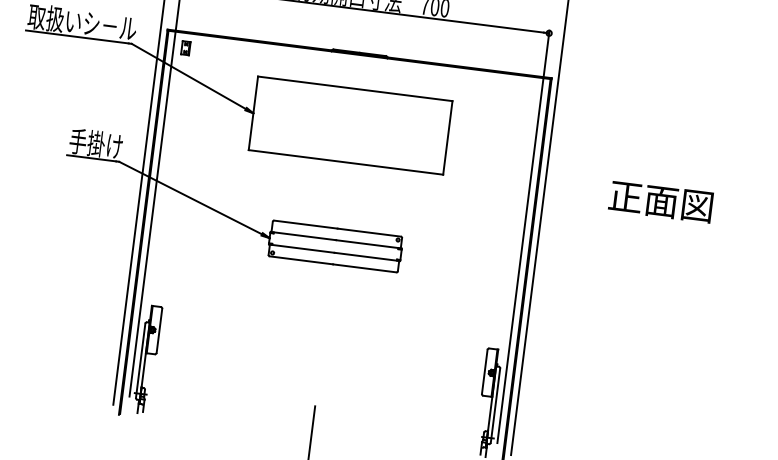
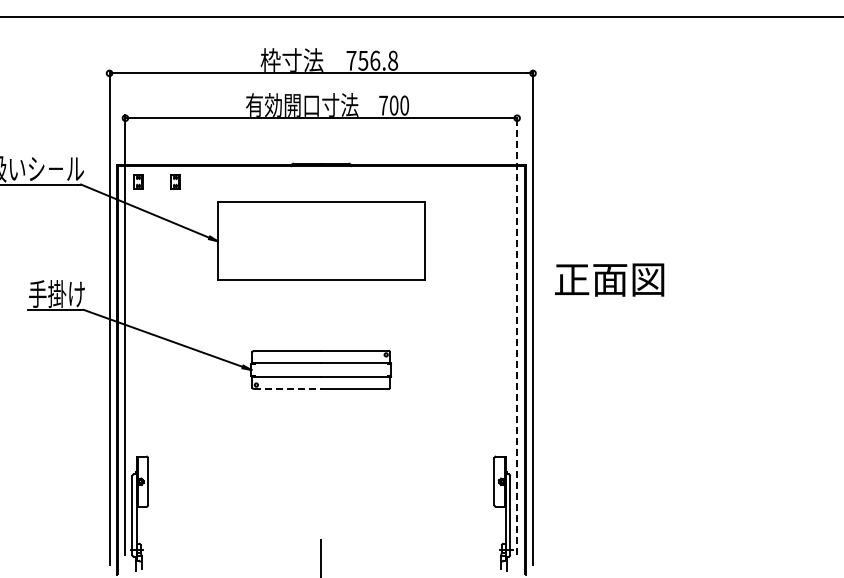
part: (220, 52) -> (175, 181), added
text: (660, 201) -> (609, 279), moved
line: (523, 236) -> (517, 334), solid -> dashed
line: (301, 260) -> (287, 389), solid -> dashed

